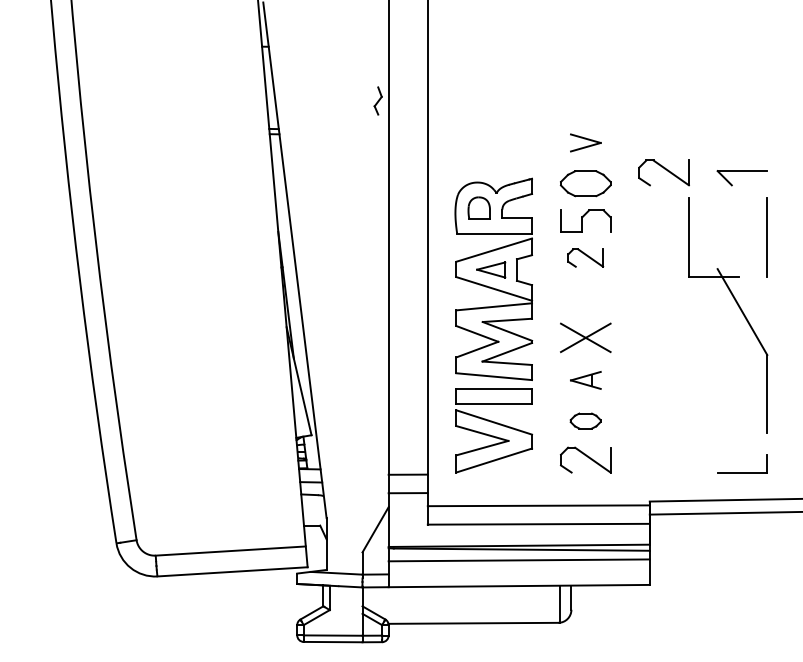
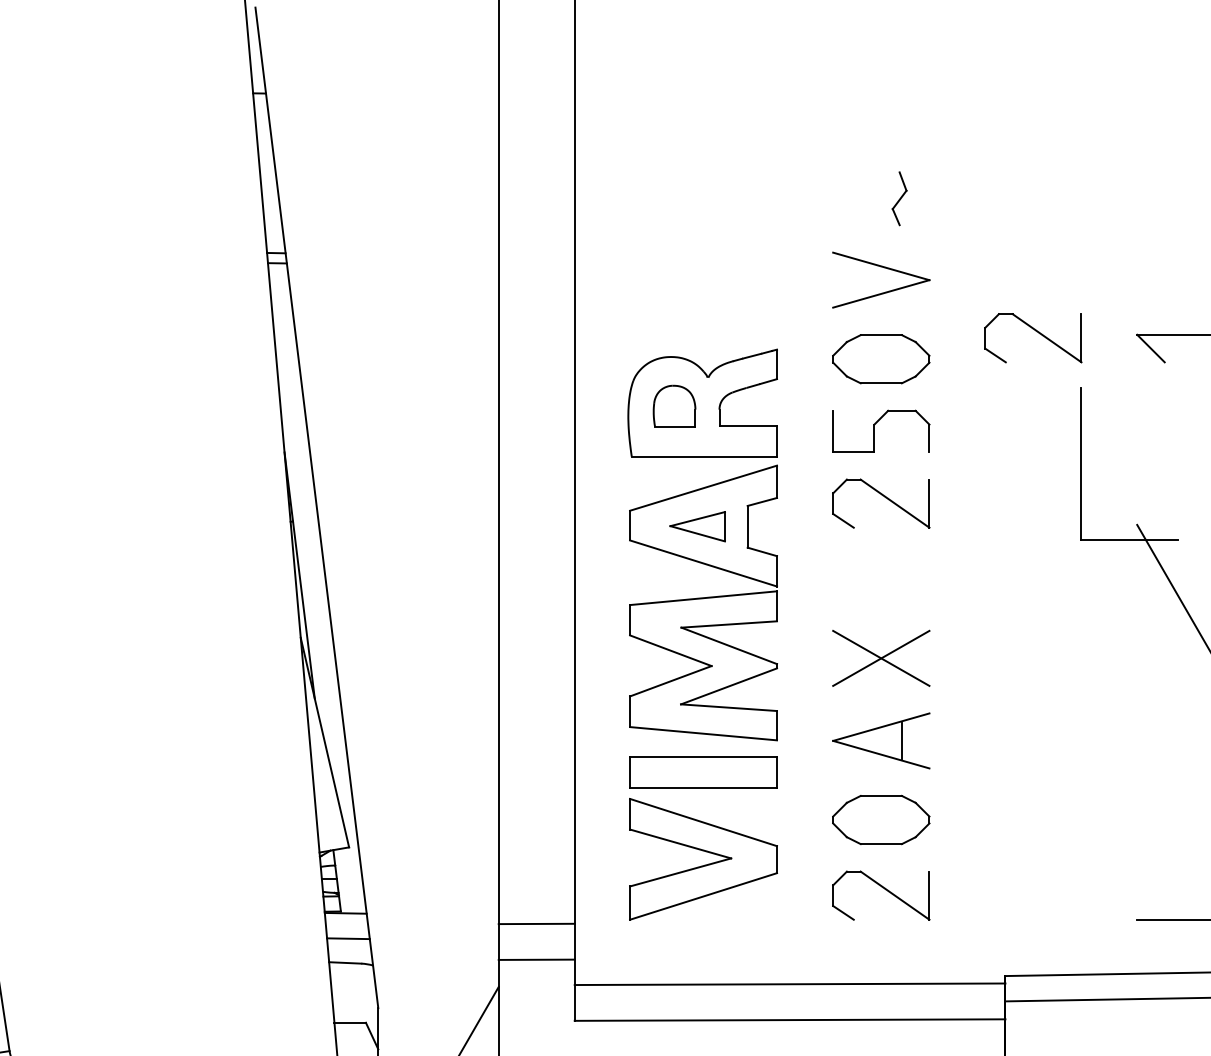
part: (377, 100) -> (898, 197), moved
part: (585, 142) -> (880, 279), size x1.67
part: (585, 257) -> (880, 502), size x1.43
part: (585, 380) -> (880, 741), size x1.67
part: (585, 420) -> (880, 818), size x1.67

